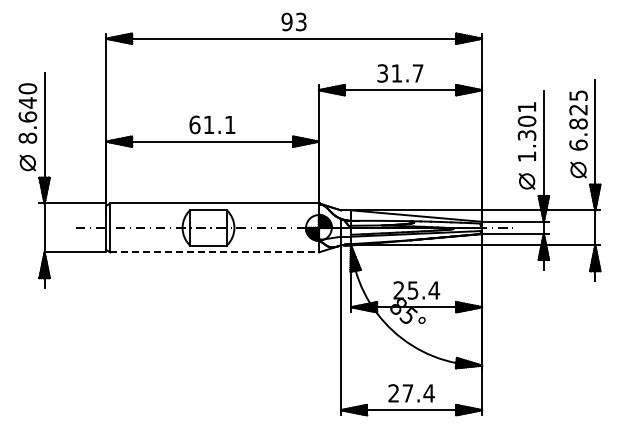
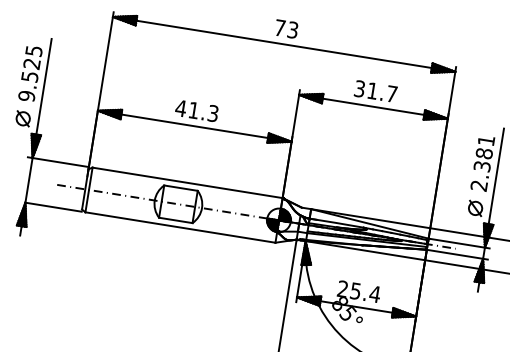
text: (286, 21) -> (279, 27), 93 -> 73
text: (27, 113) -> (30, 73), 8.640 -> 9.525
text: (212, 124) -> (197, 110), 61.1 -> 41.3
text: (526, 138) -> (481, 169), 1.301 -> 2.381
line: (215, 252) -> (181, 227), dashed -> solid

